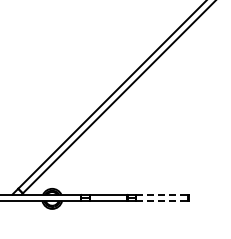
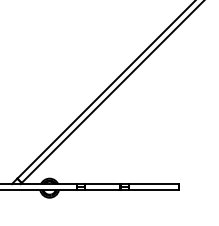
line: (162, 194) -> (154, 184), dashed -> solid
line: (162, 201) -> (154, 190), dashed -> solid

